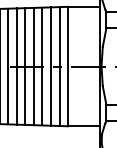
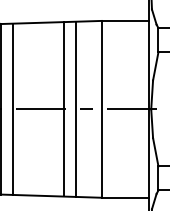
line: (16, 66) -> (25, 109), removed
line: (25, 66) -> (38, 109), removed
line: (33, 66) -> (50, 109), removed
line: (59, 66) -> (88, 109), removed

